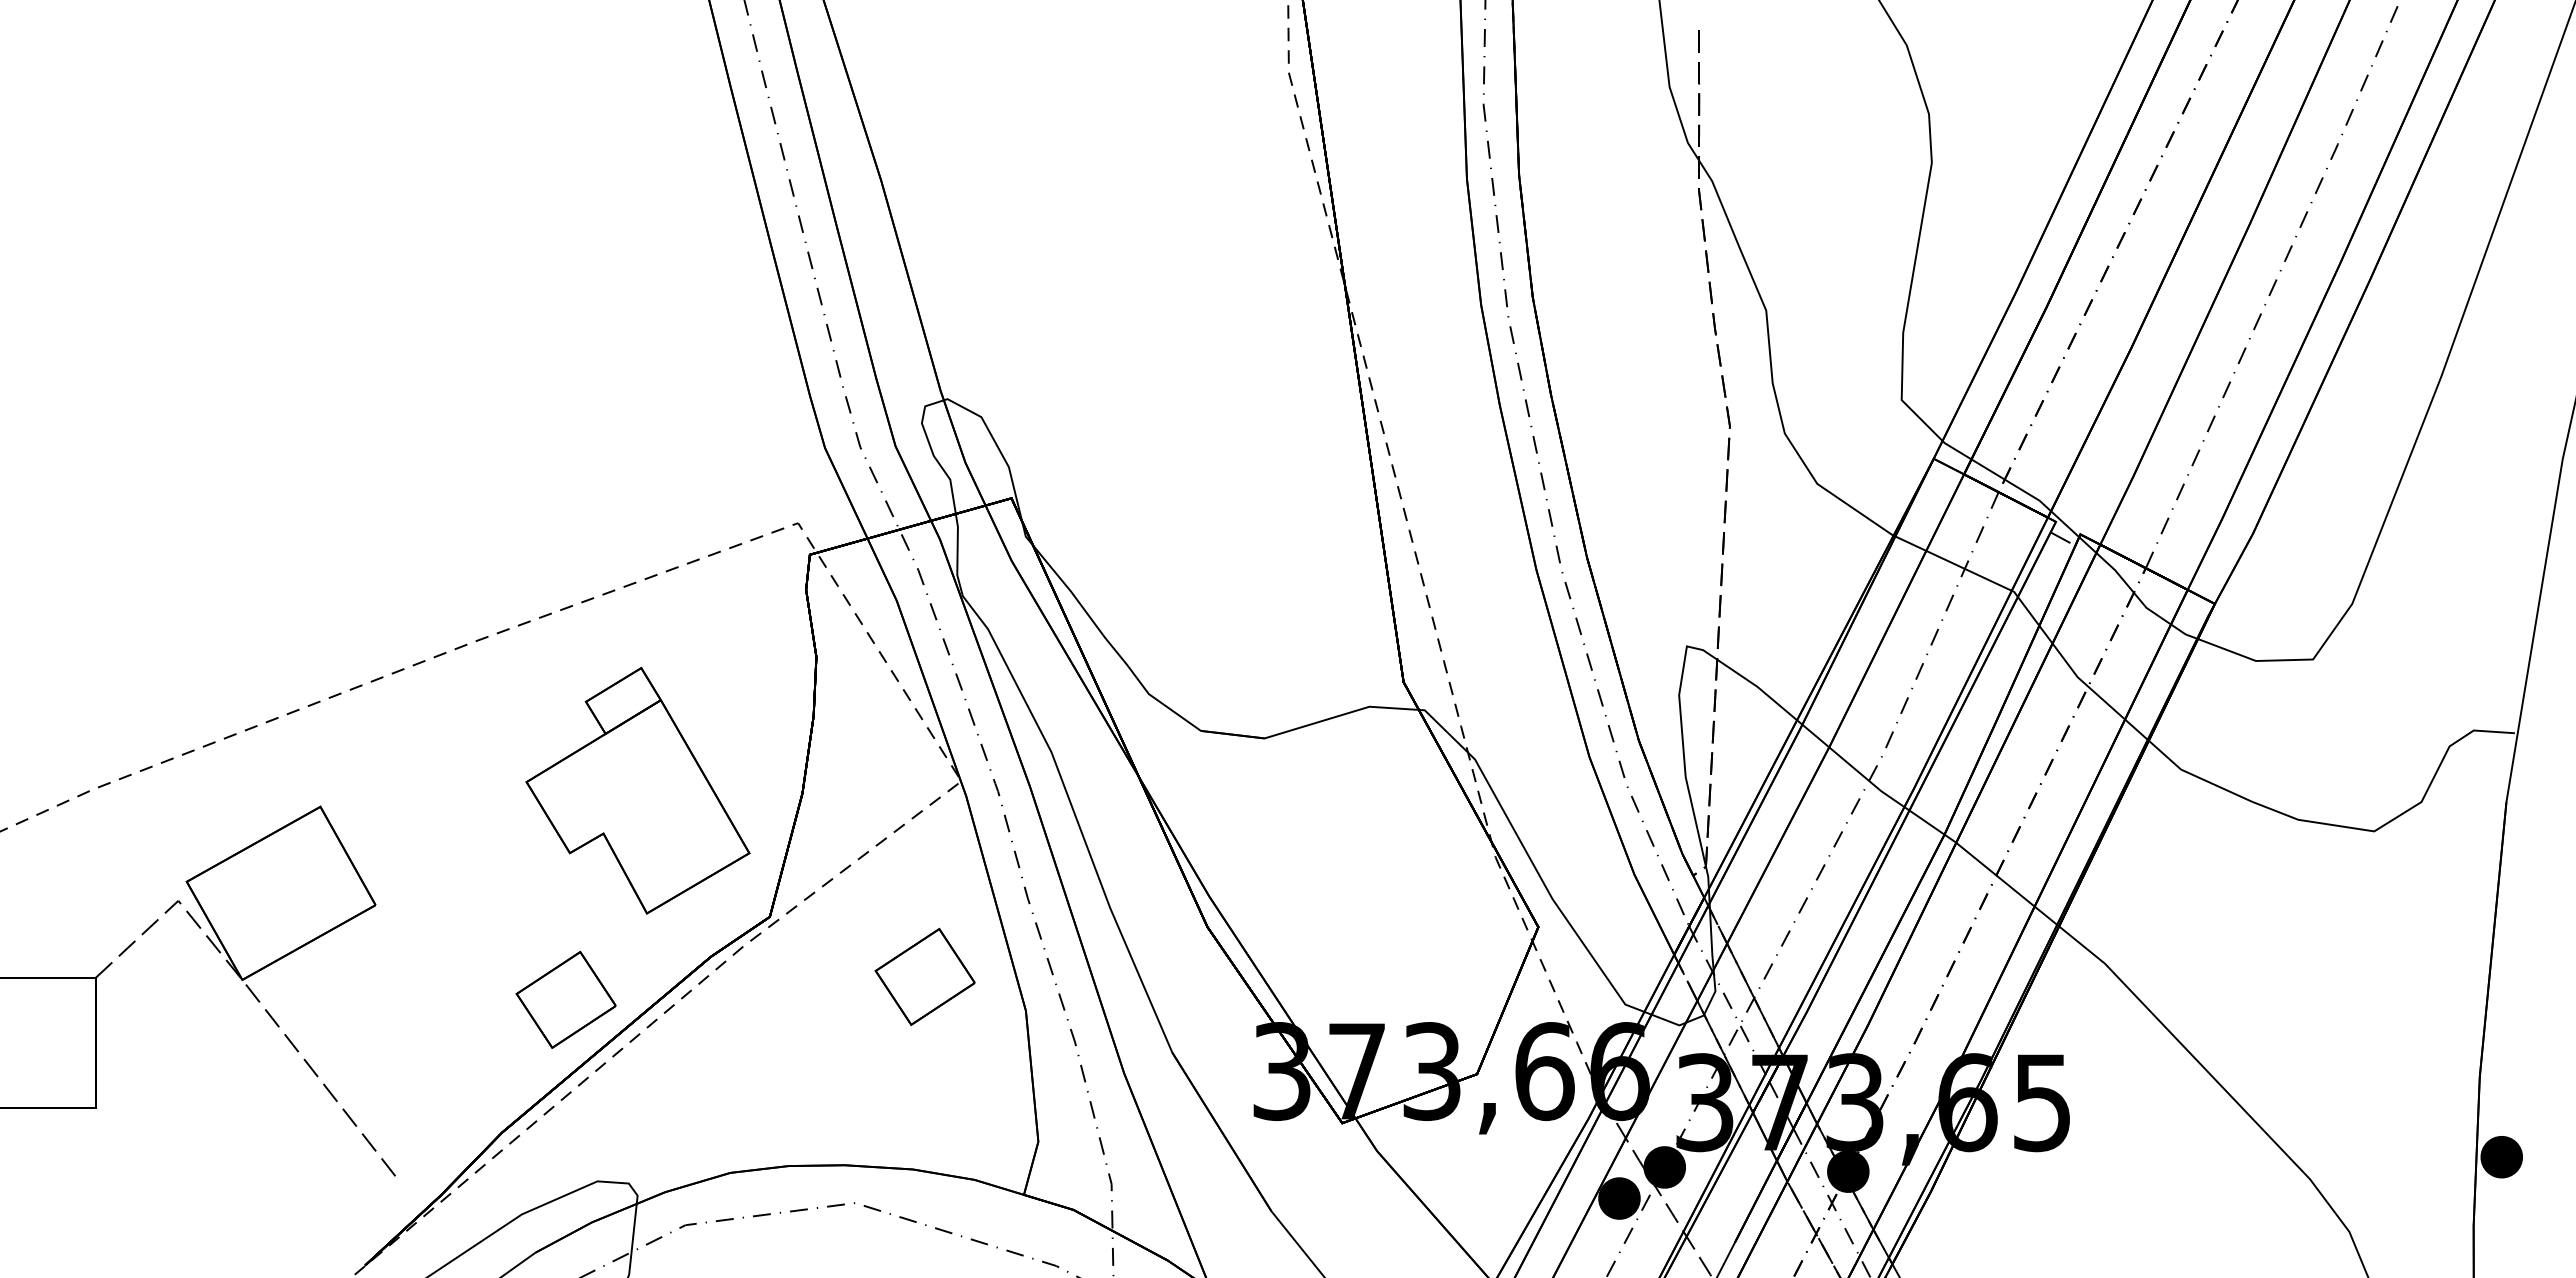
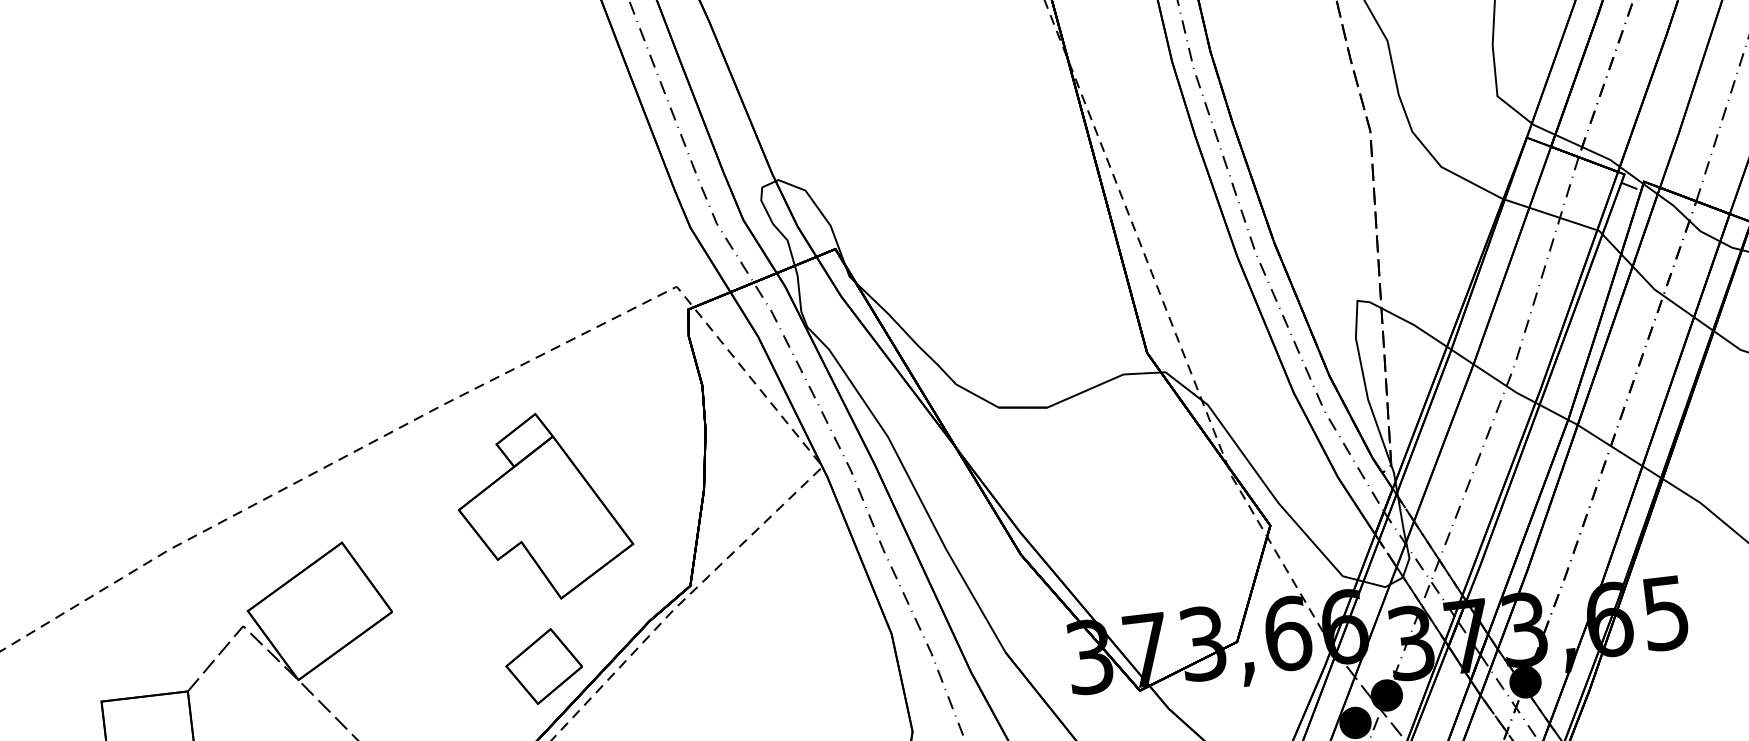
part: (637, 790) -> (543, 506), moved
part: (924, 976) -> (812, 617), removed

